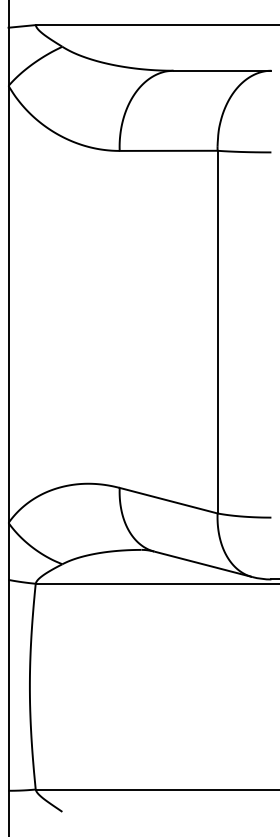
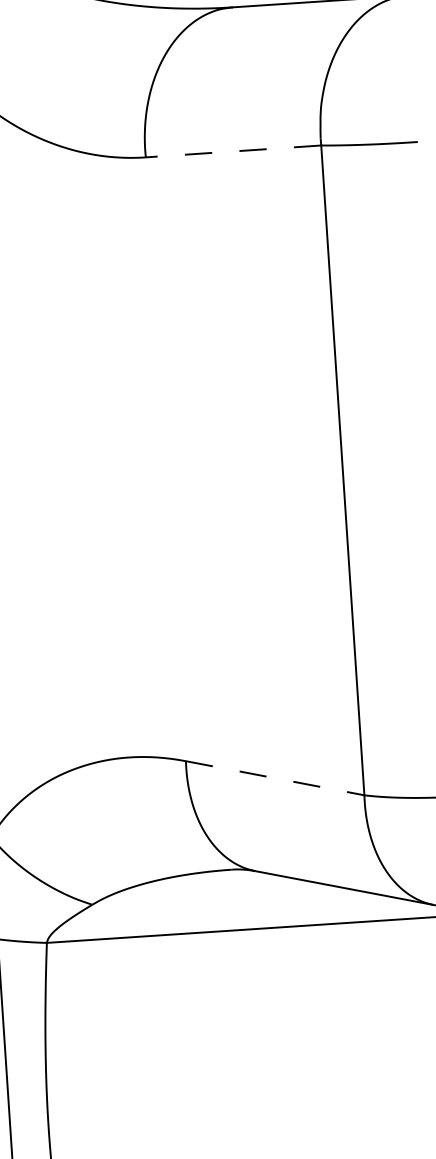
line: (168, 150) -> (233, 150), solid -> dashed
line: (168, 500) -> (274, 777), solid -> dashed

